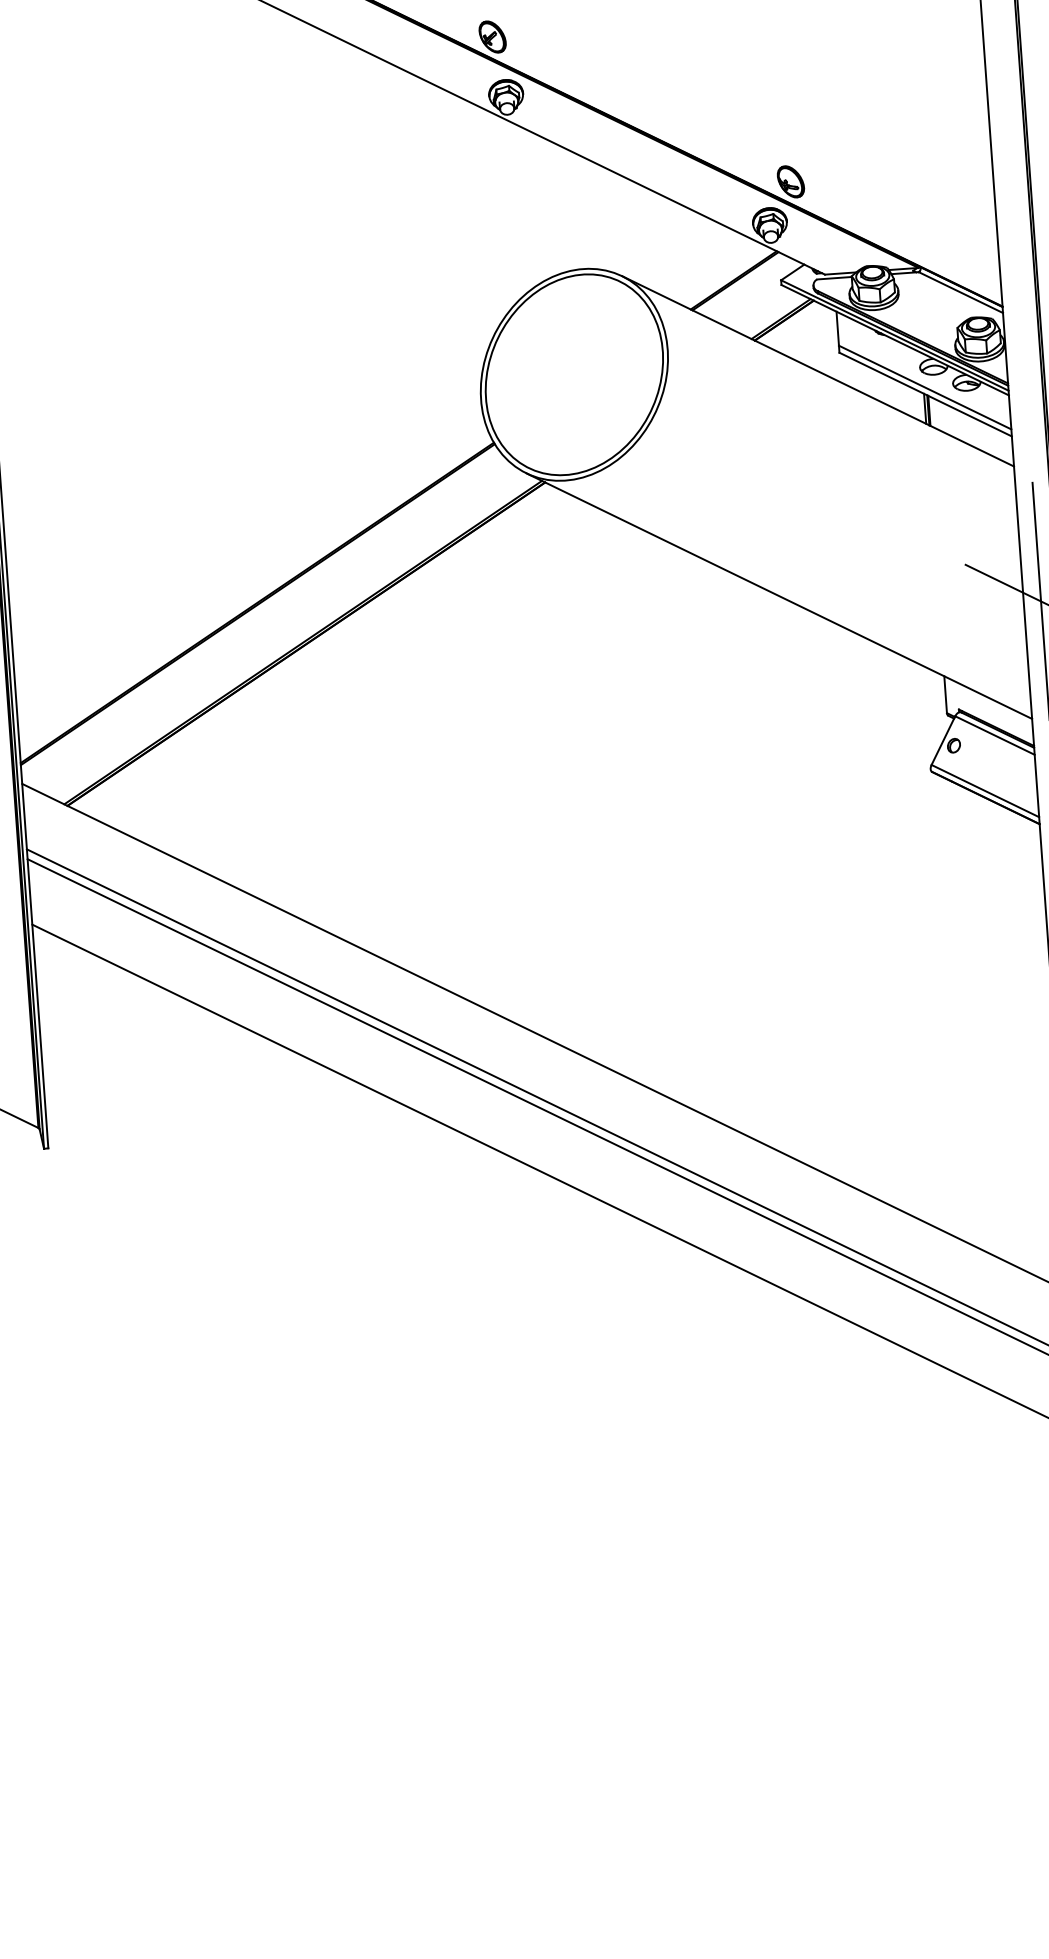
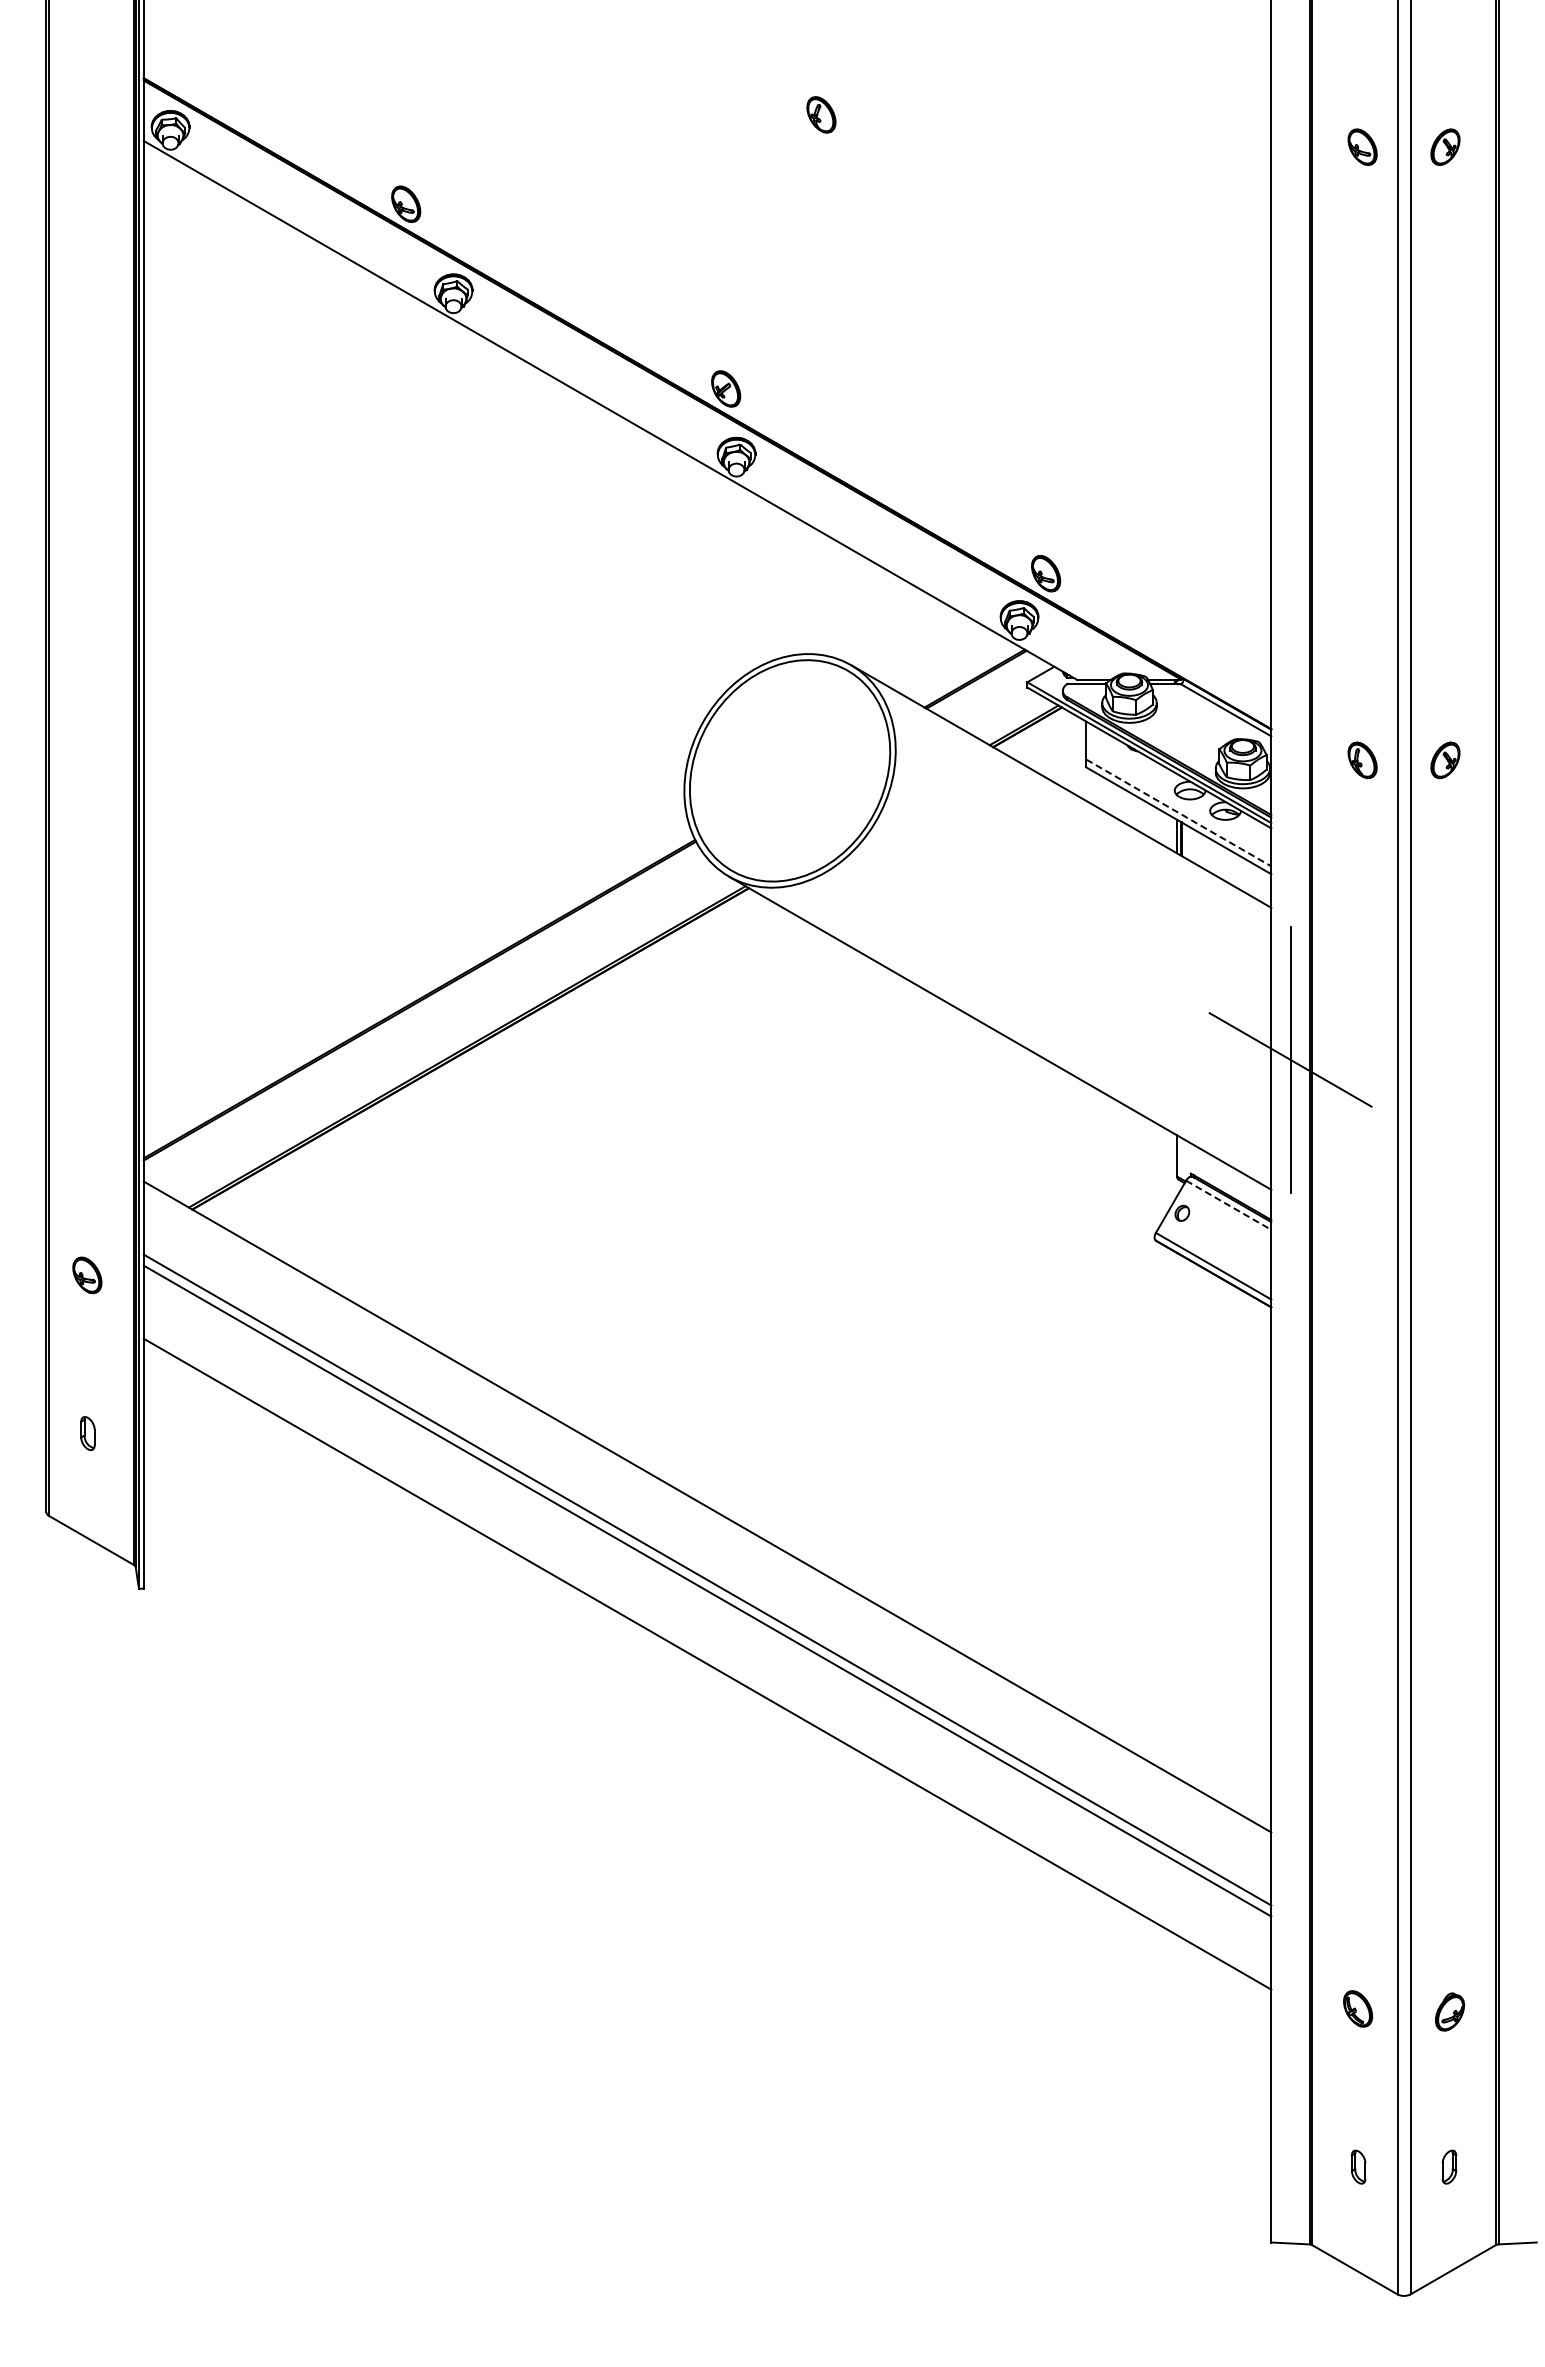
line: (924, 387) -> (1178, 812), solid -> dashed
line: (995, 735) -> (1229, 1205), solid -> dashed

